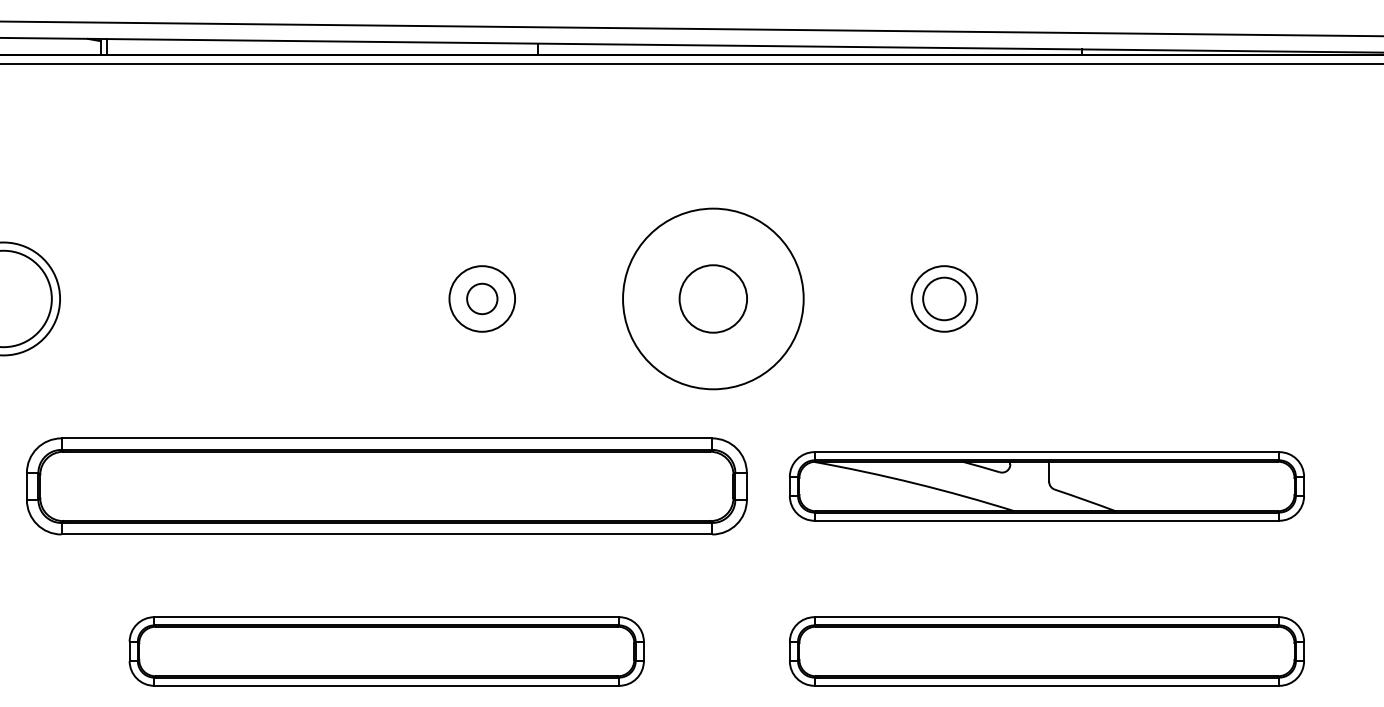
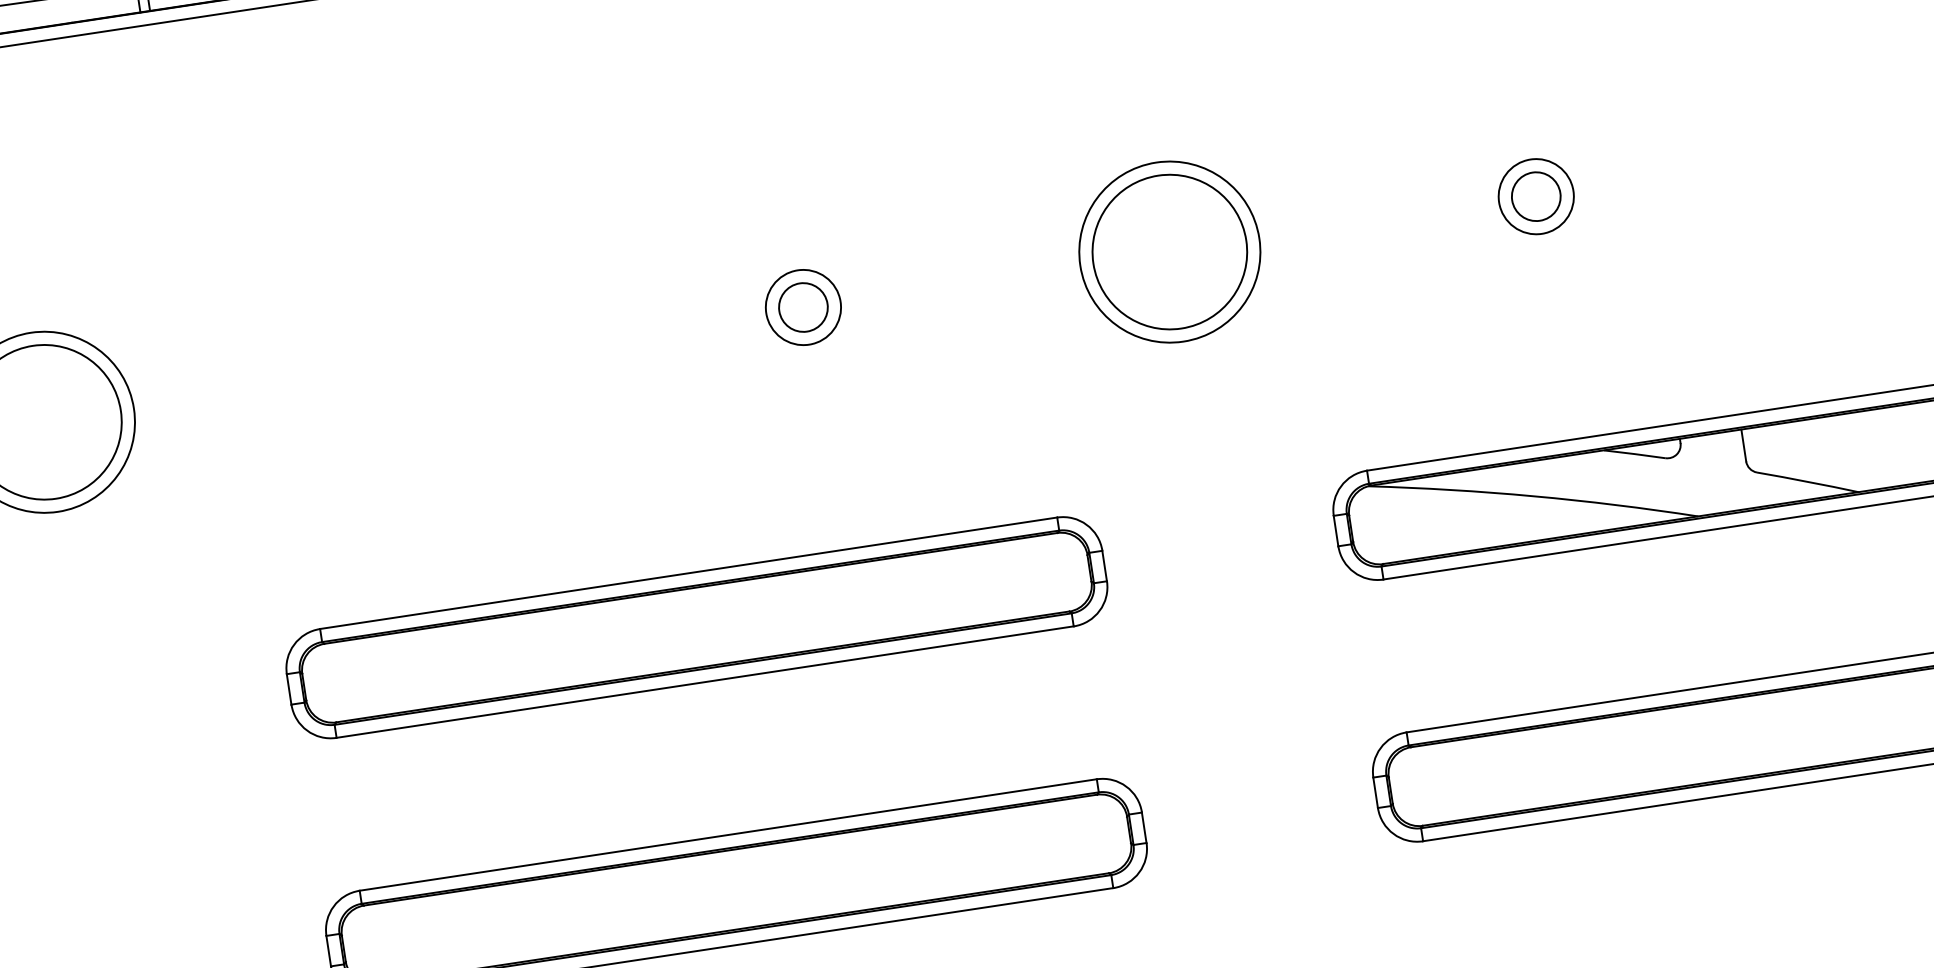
circle: (481, 298) -> (802, 306), size x0.71
circle: (712, 298) -> (1168, 251), size x0.62
circle: (713, 298) -> (1169, 251), size x1.43
part: (944, 298) -> (1536, 195), size x0.71
part: (386, 486) -> (696, 627), size x0.71

